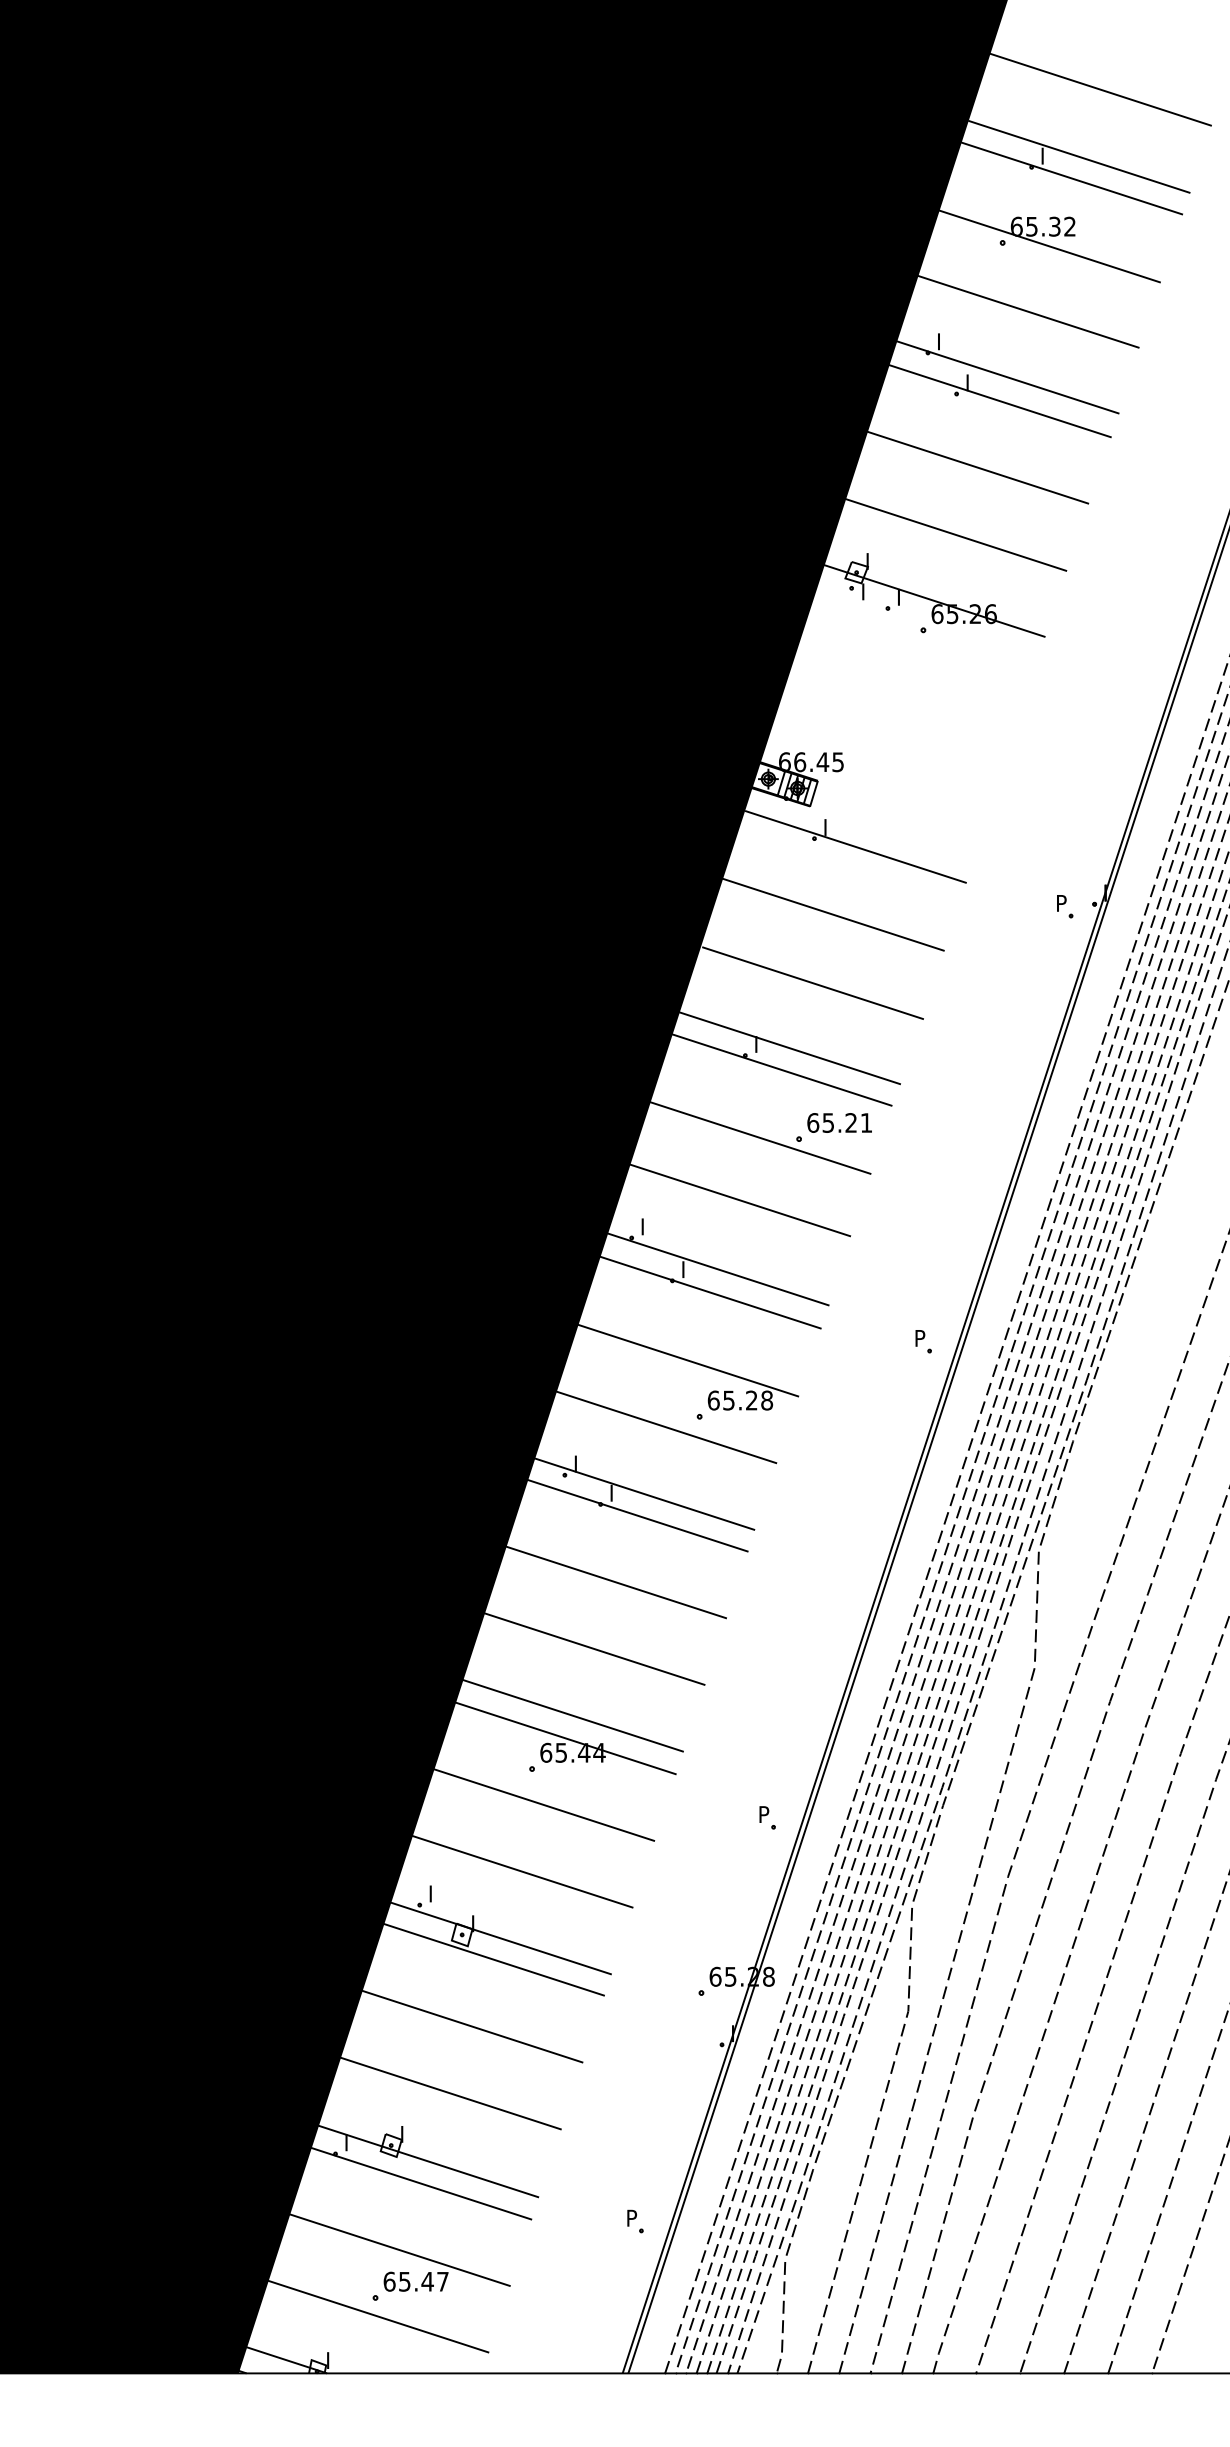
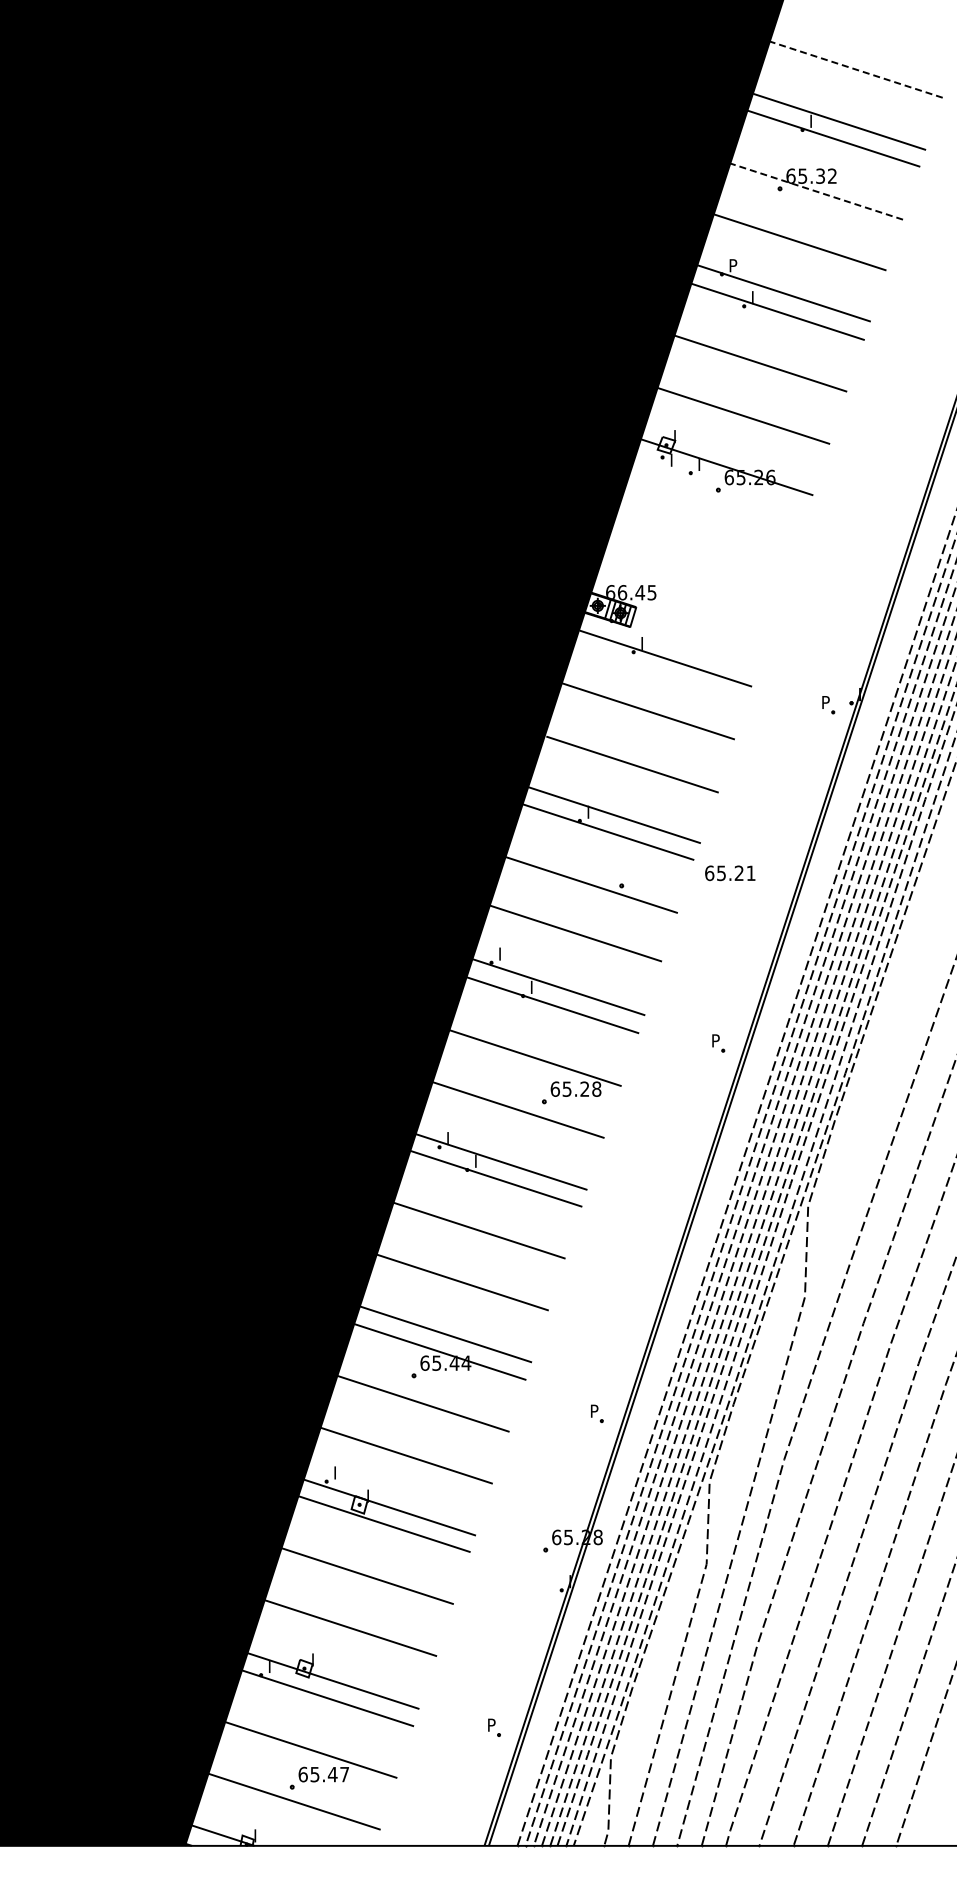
line: (1100, 89) -> (856, 69), solid -> dashed
line: (1049, 246) -> (816, 191), solid -> dashed
text: (944, 337) -> (734, 262), I -> P
text: (839, 1123) -> (730, 873), moved

